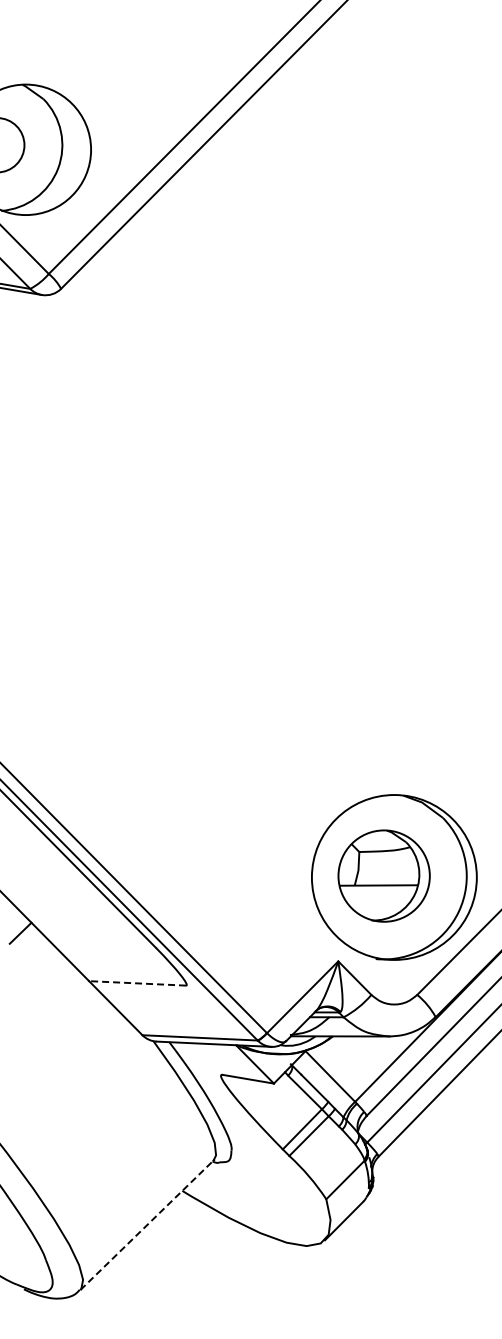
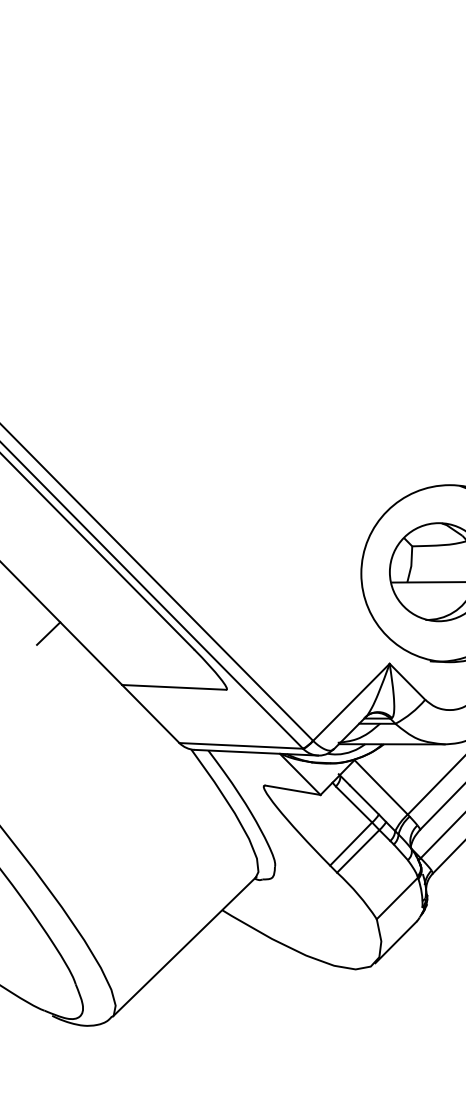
line: (137, 983) -> (174, 687), dashed -> solid
line: (147, 1225) -> (184, 947), dashed -> solid

